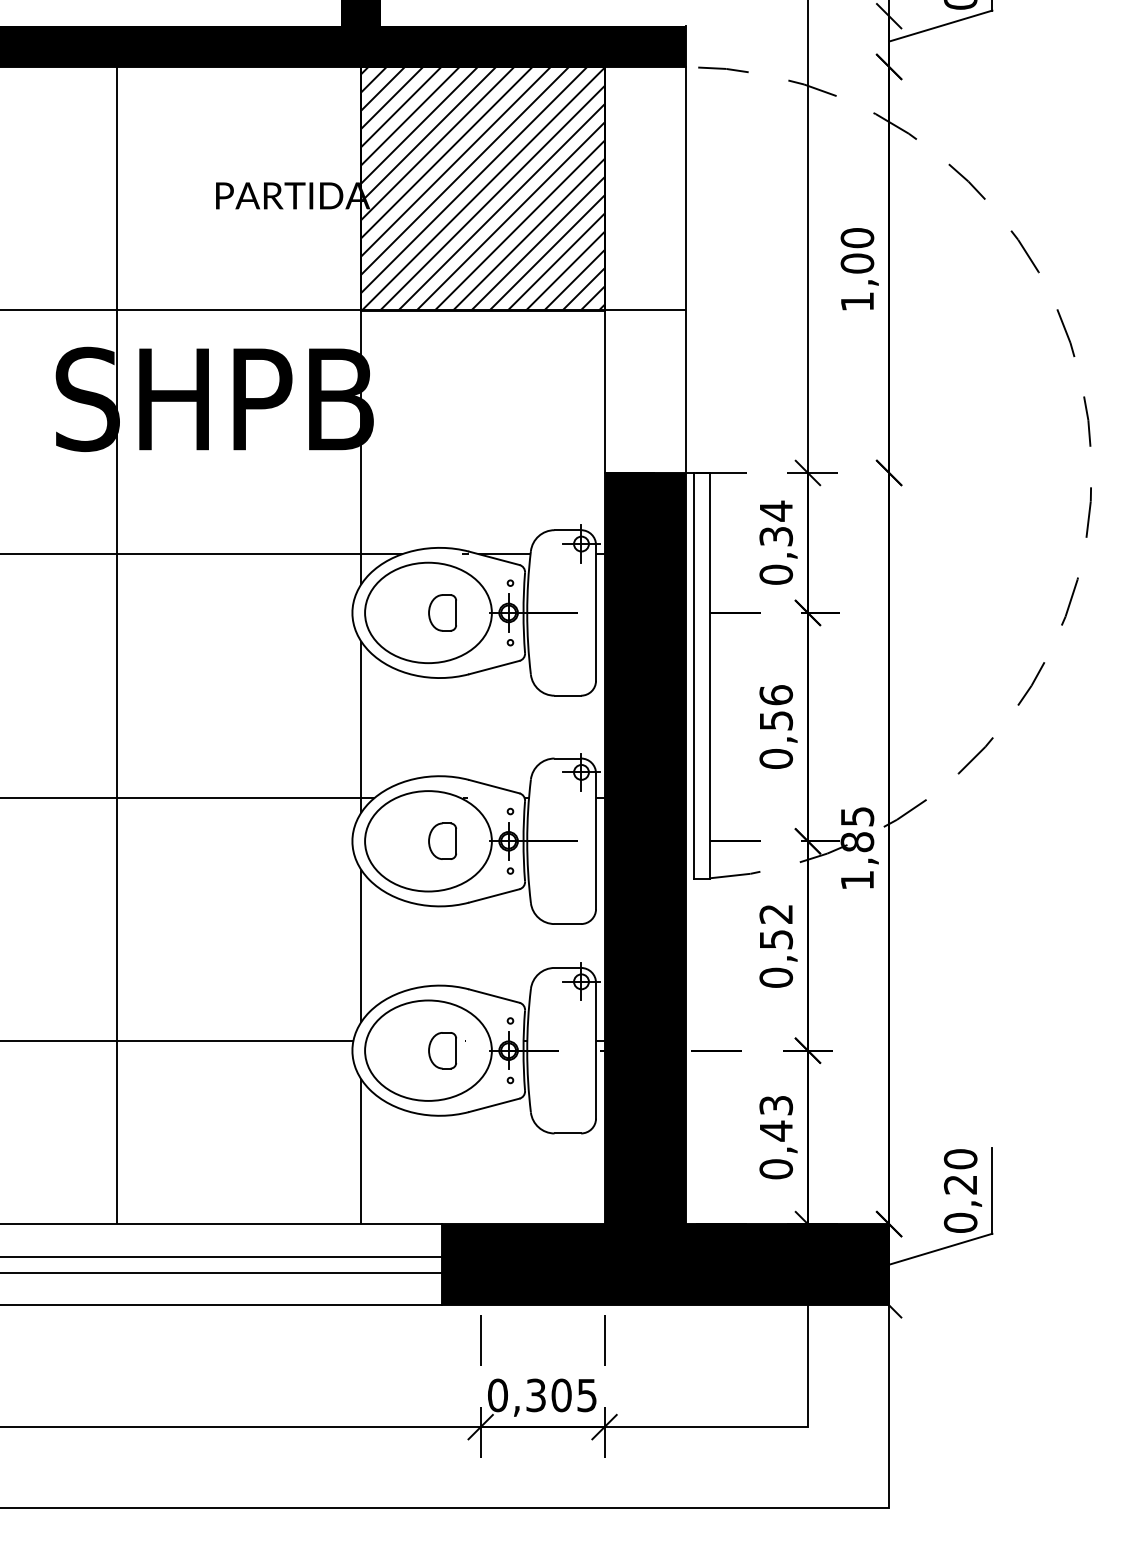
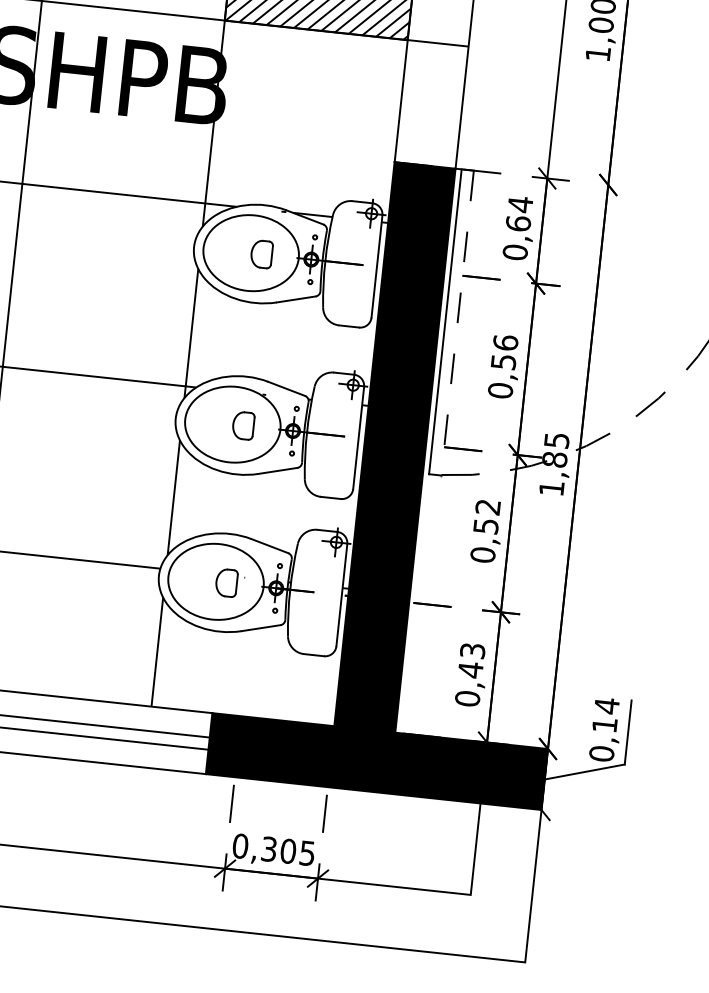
text: (776, 536) -> (518, 223), 0,34 -> 0,64
line: (710, 676) -> (457, 323), solid -> dashed
text: (960, 1171) -> (605, 715), 0,20 -> 0,14

